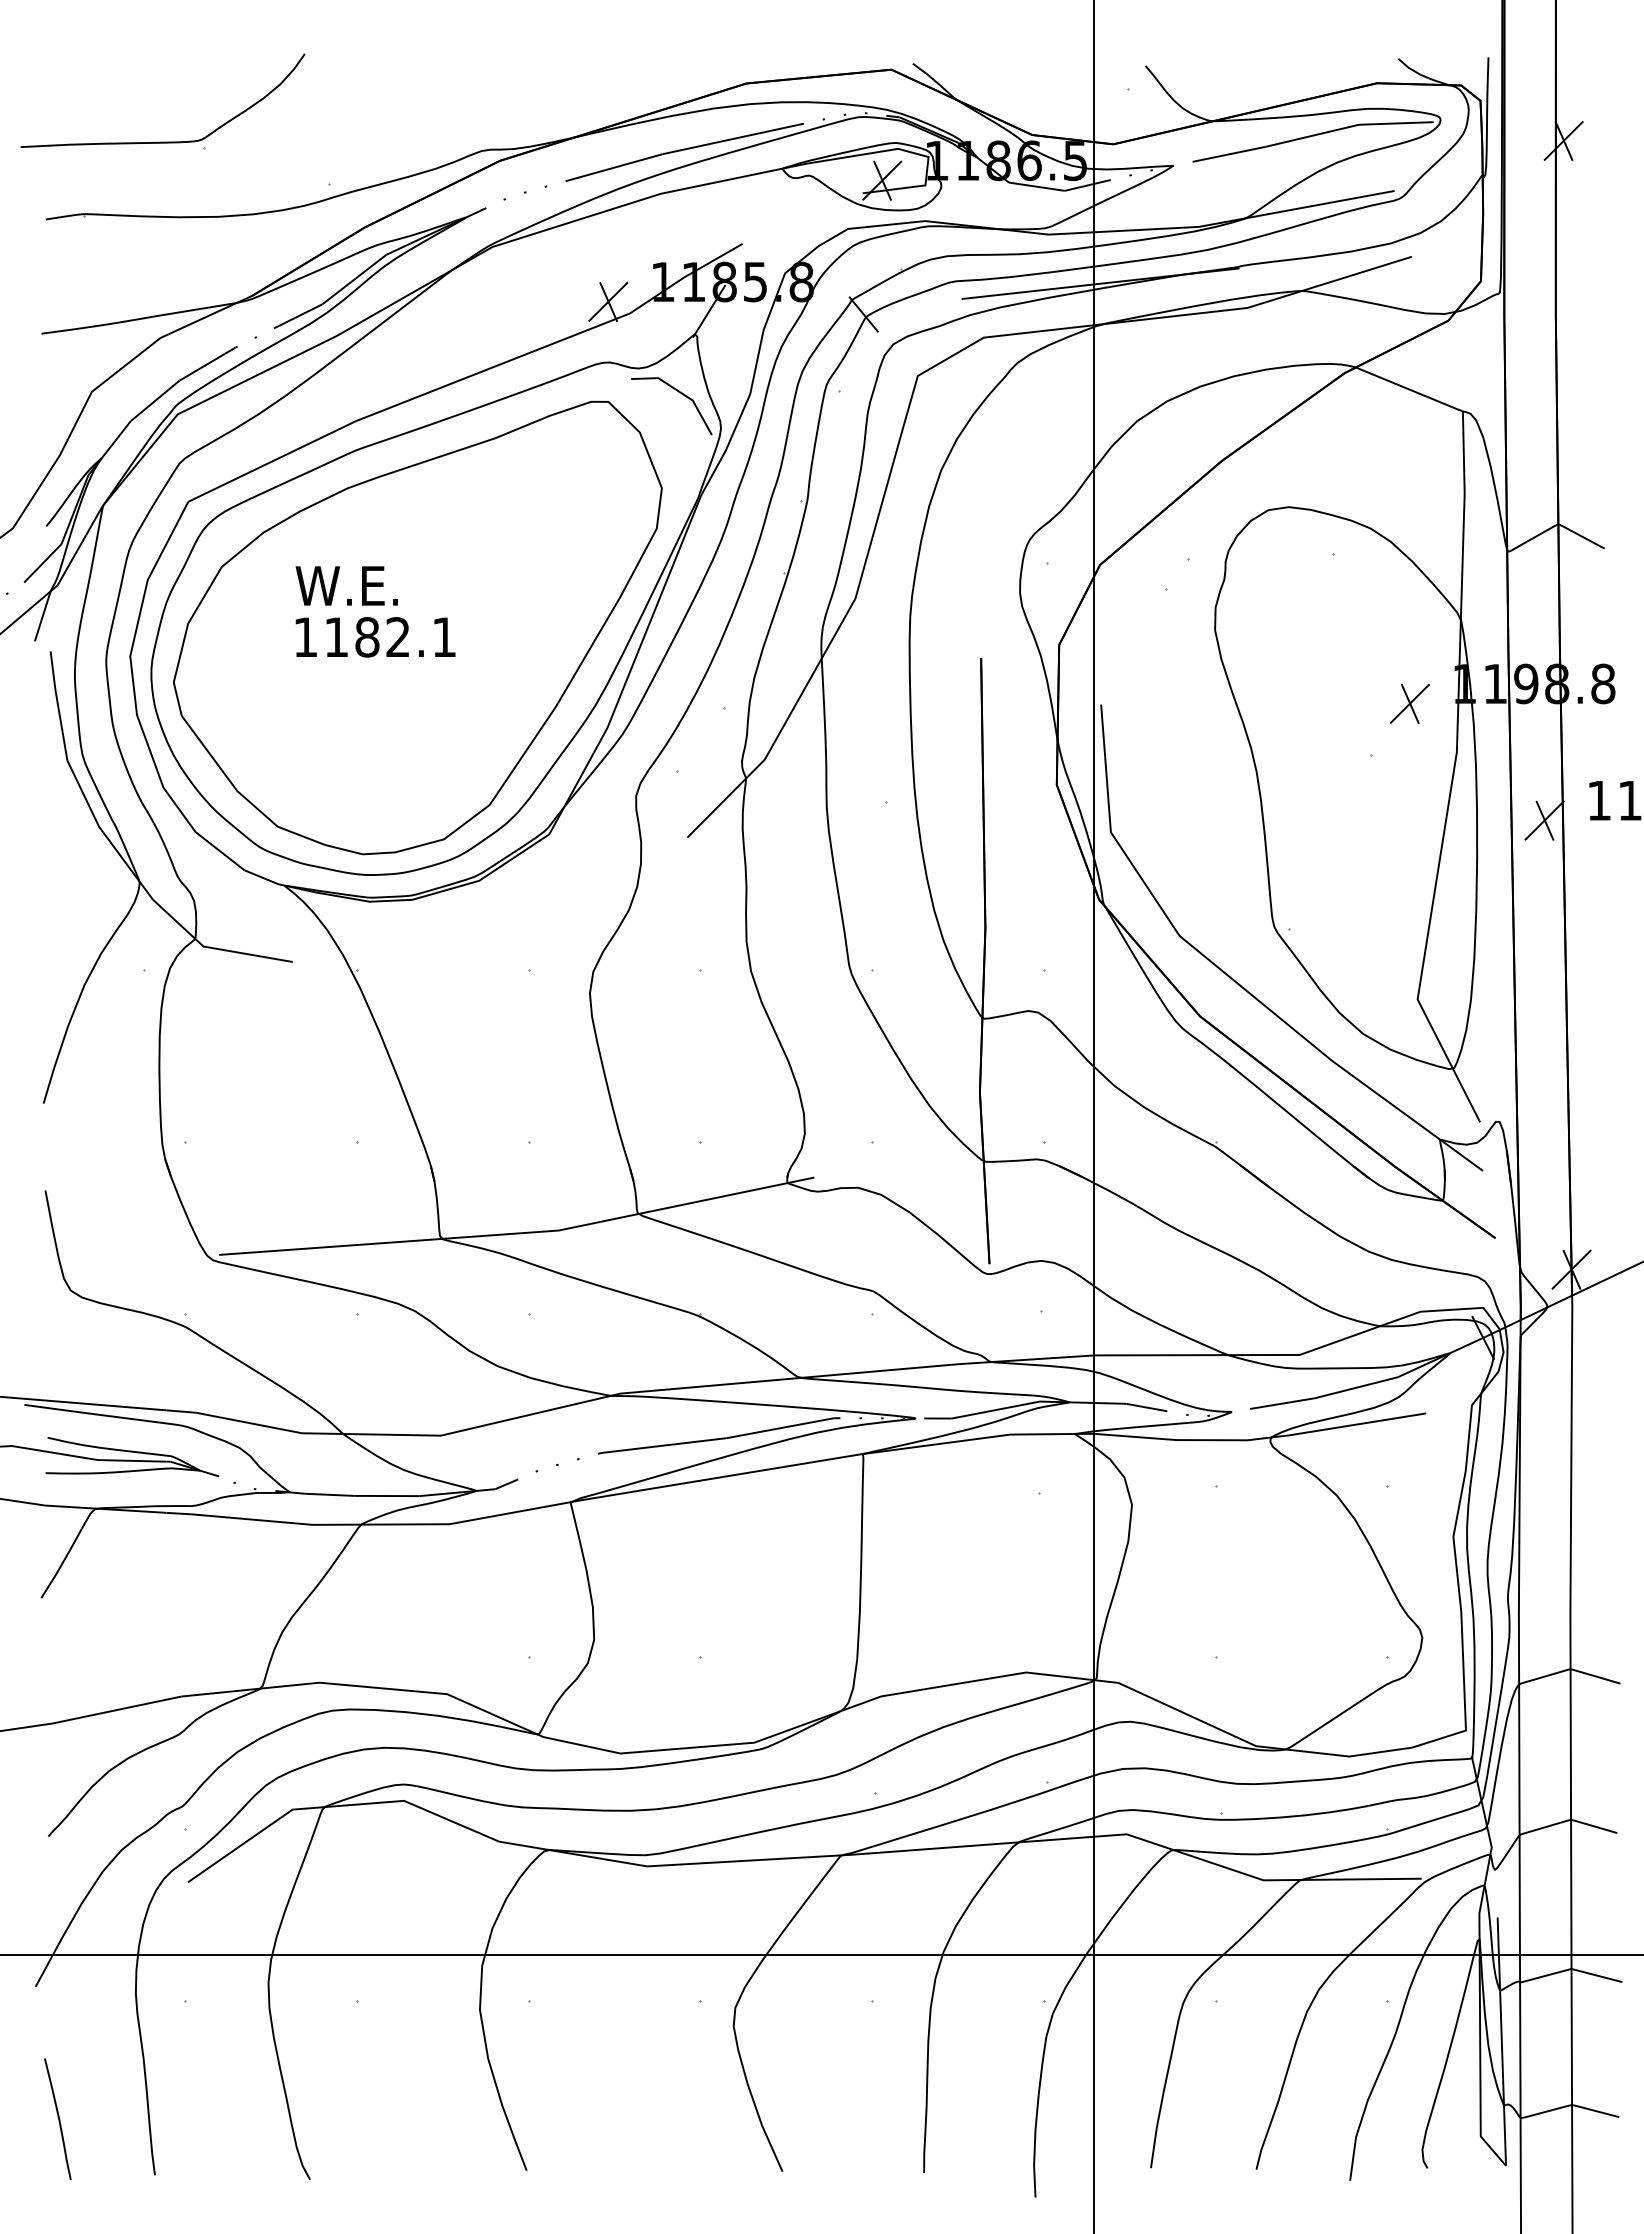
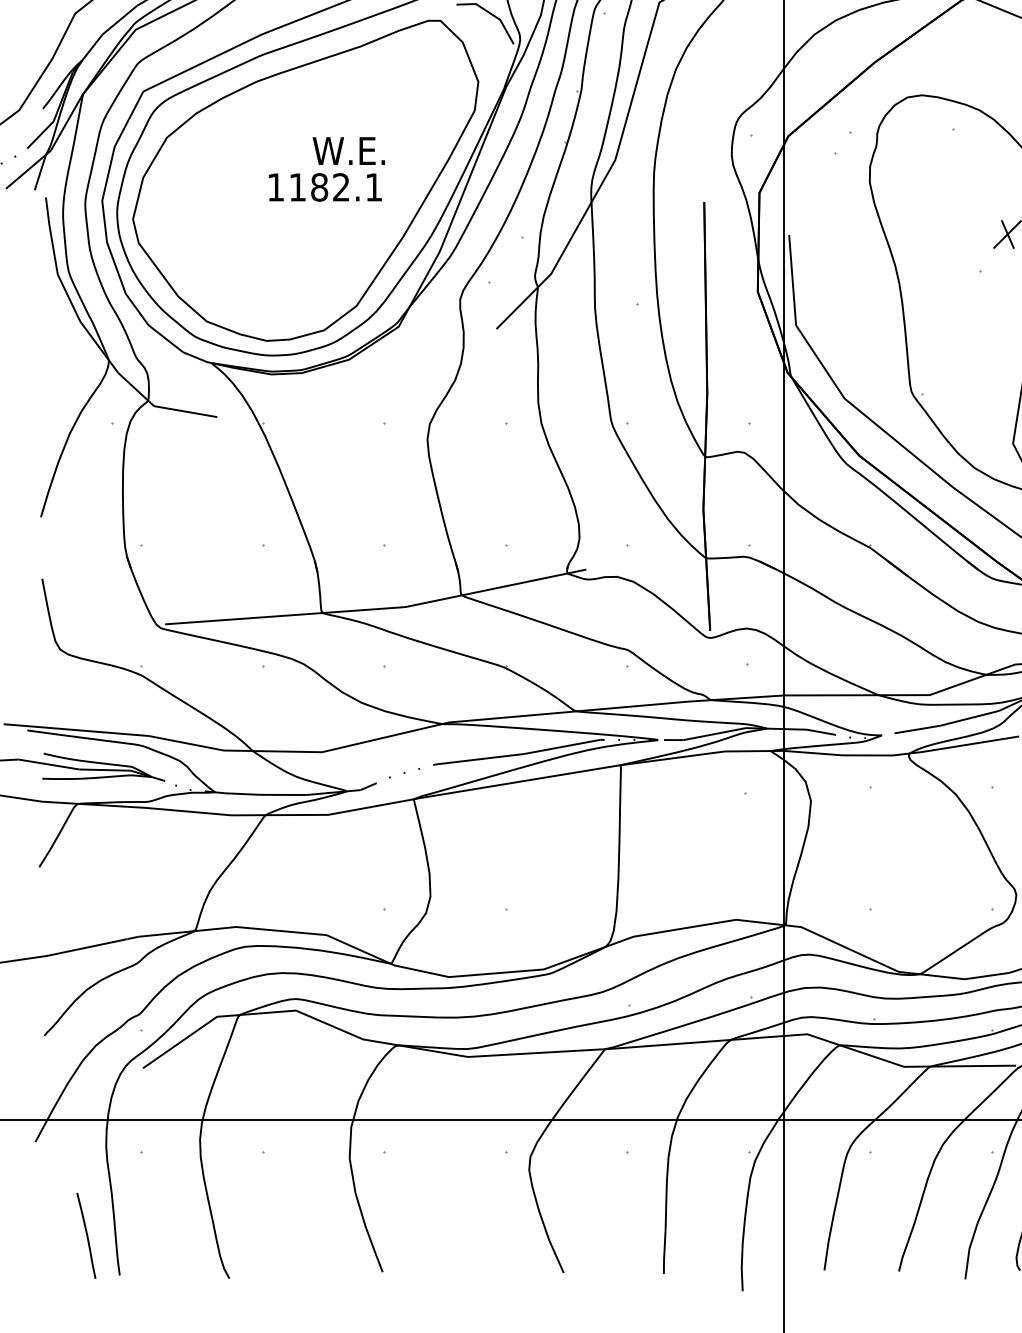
text: (346, 585) -> (348, 150), moved
text: (375, 637) -> (325, 187), moved
curve: (58, 2119) -> (86, 1236), moved

